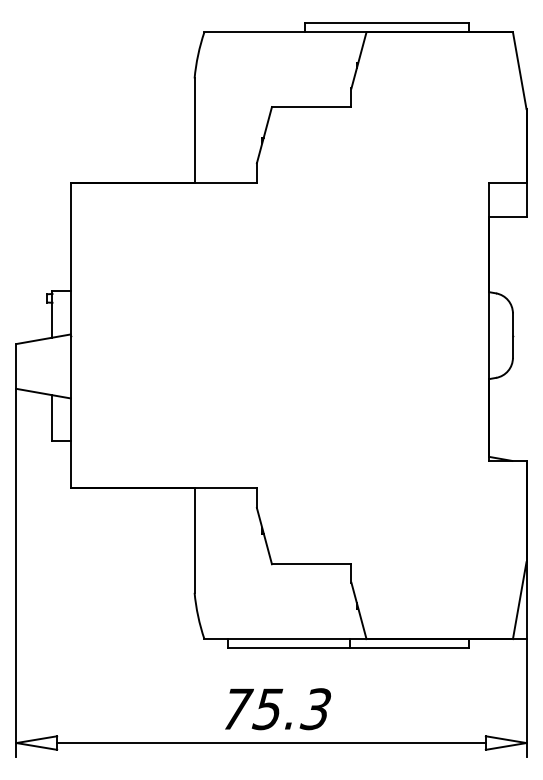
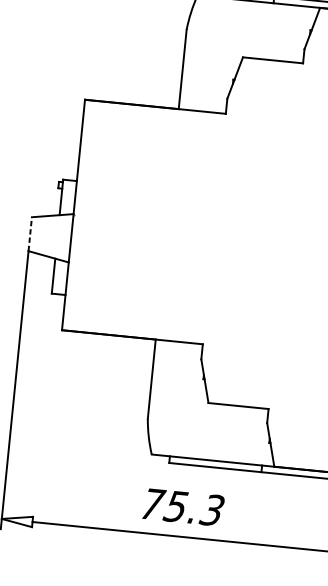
line: (16, 365) -> (30, 233), solid -> dashed
text: (277, 709) -> (183, 507), moved

